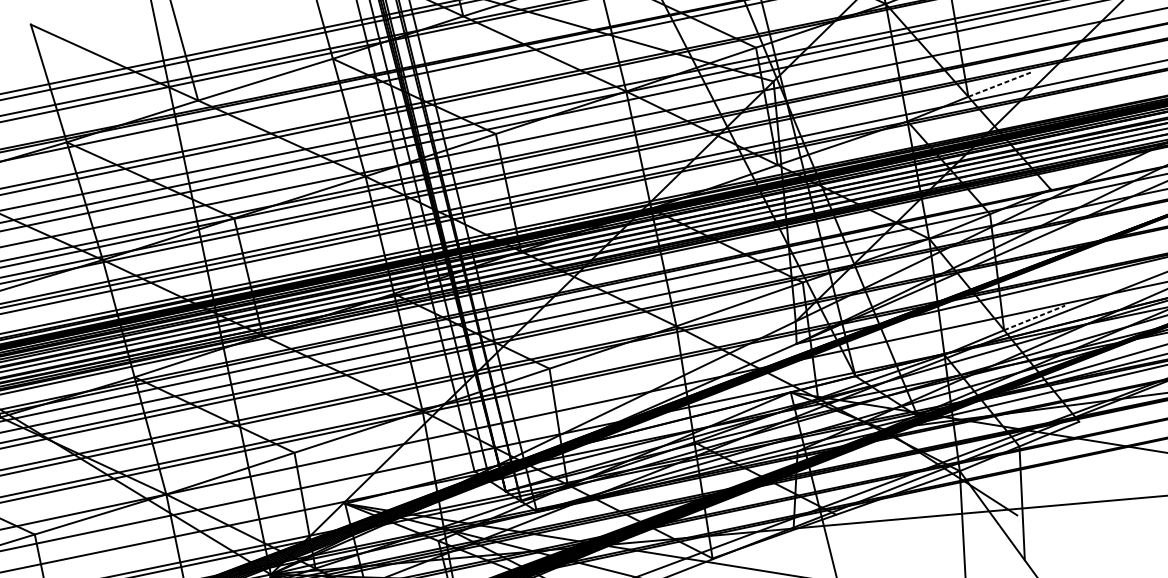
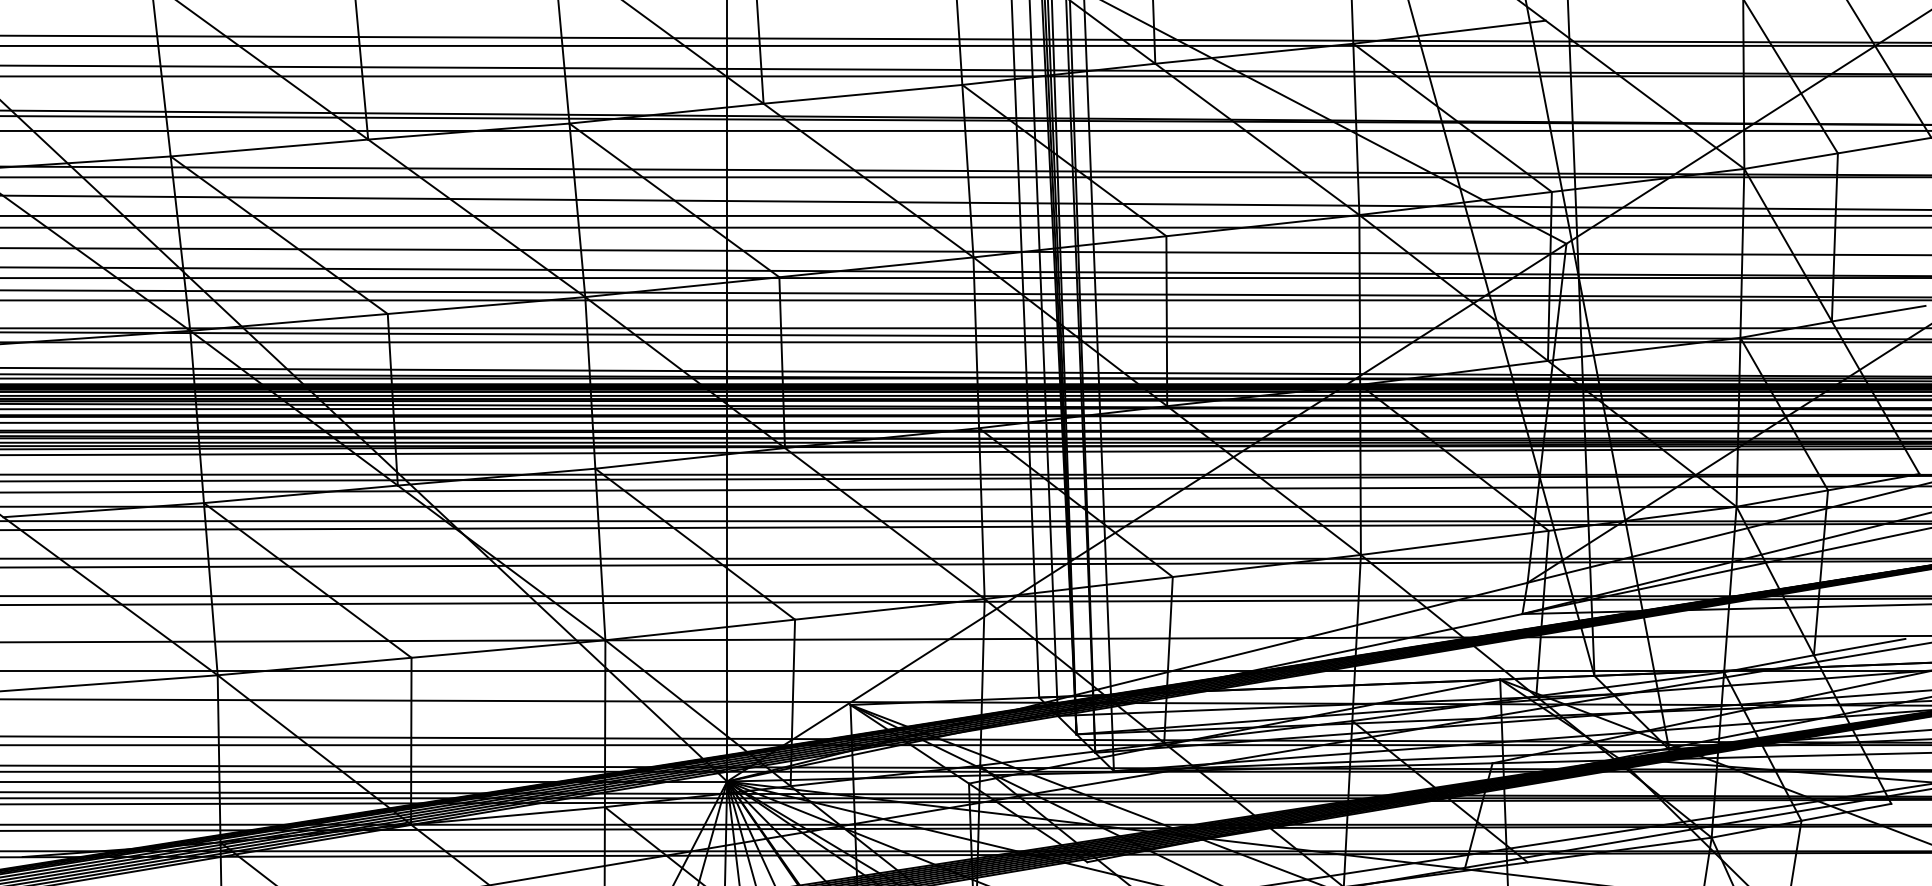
line: (1000, 84) -> (1879, 313), dashed -> solid
line: (1035, 318) -> (1860, 647), dashed -> solid

